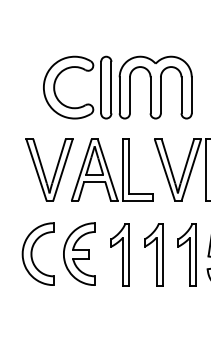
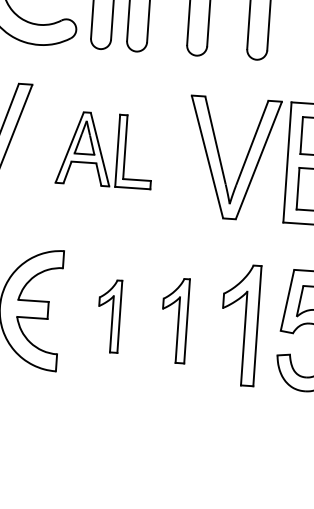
part: (112, 169) -> (105, 148), size x0.6
part: (119, 254) -> (108, 315), size x0.6
part: (153, 254) -> (174, 319), size x0.7

